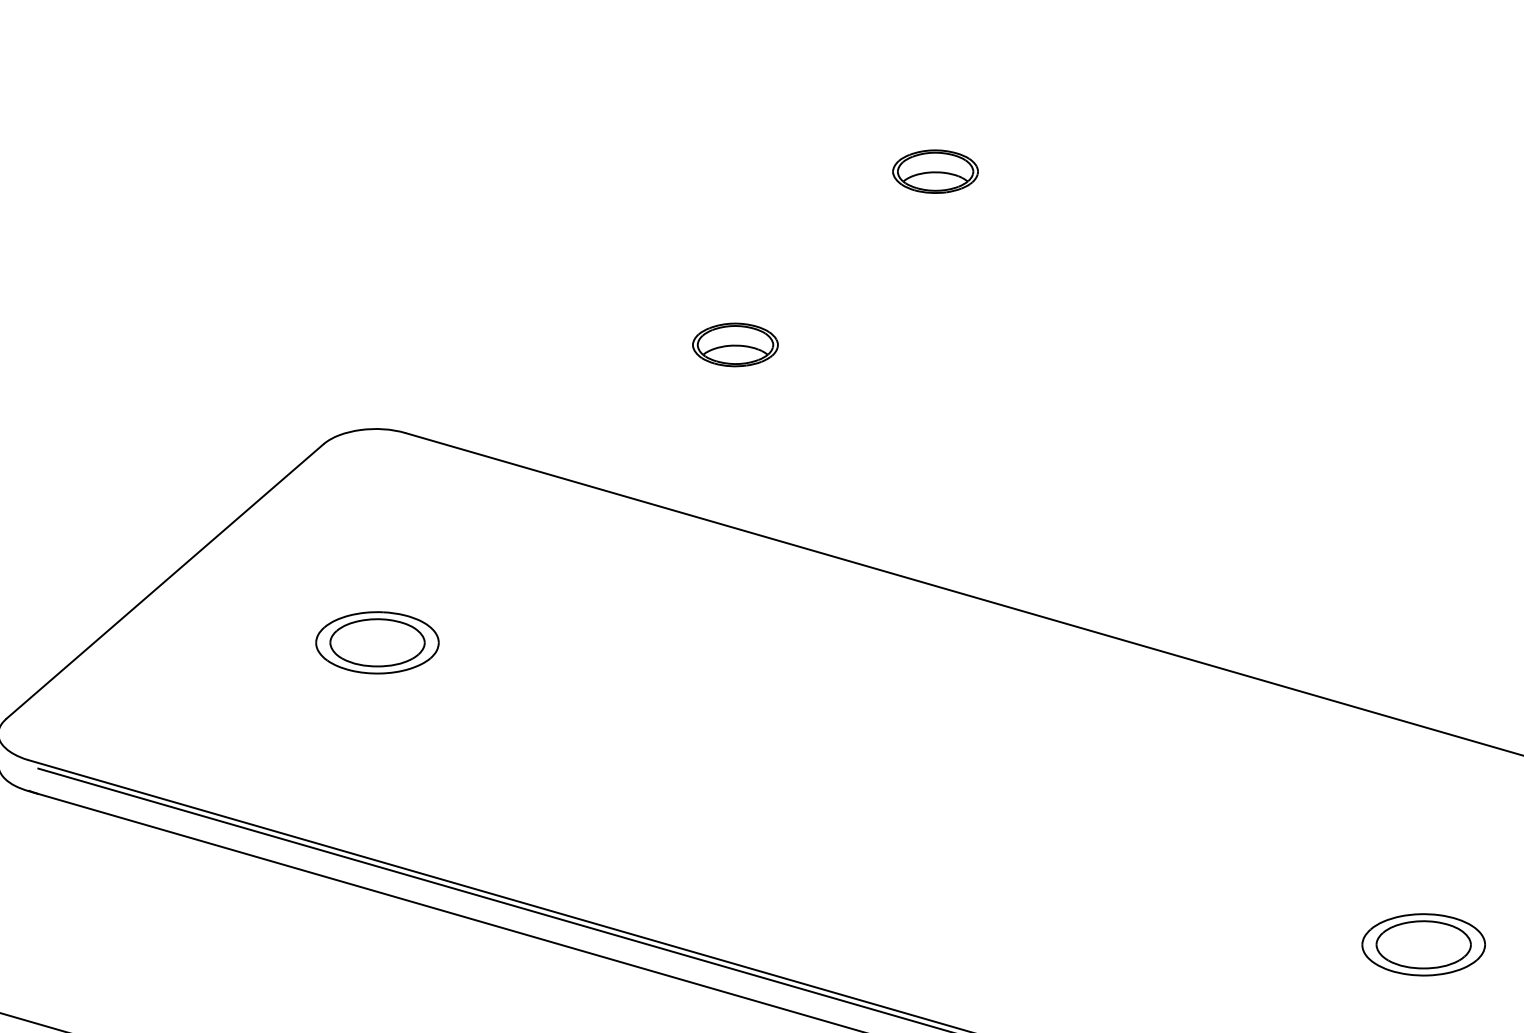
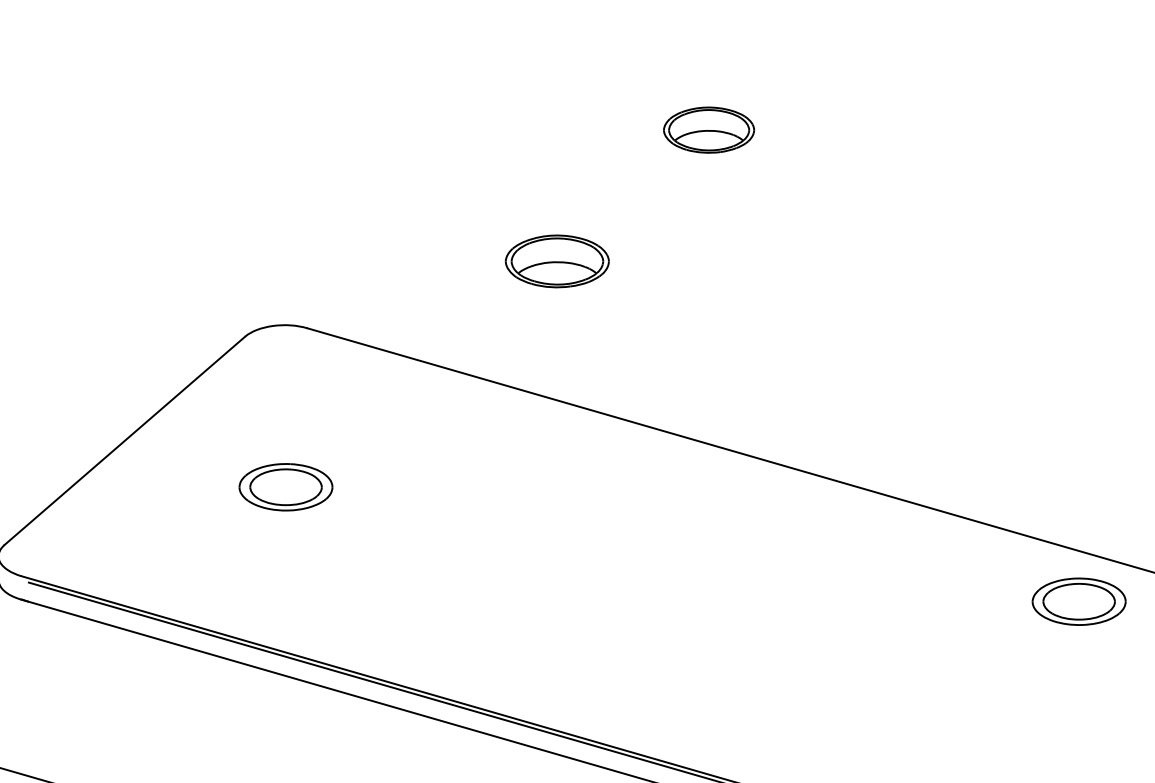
part: (935, 171) -> (709, 129), size x1.4
part: (735, 344) -> (557, 261), size x1.6
part: (1423, 944) -> (1078, 601), moved

